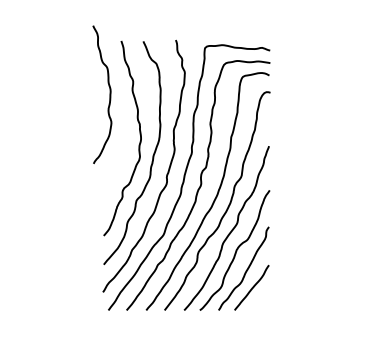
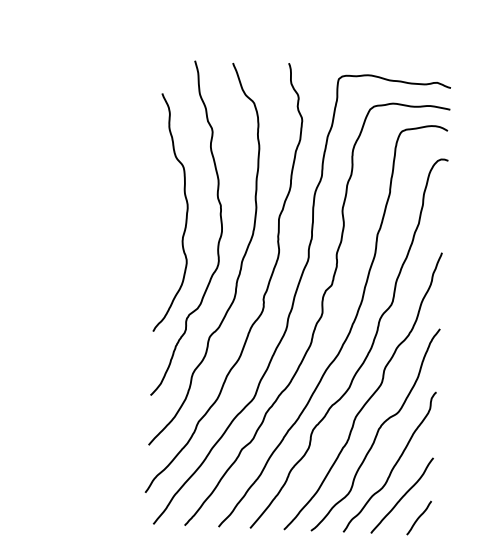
curve: (109, 94) -> (185, 213), moved
line: (262, 300) -> (419, 518), added

